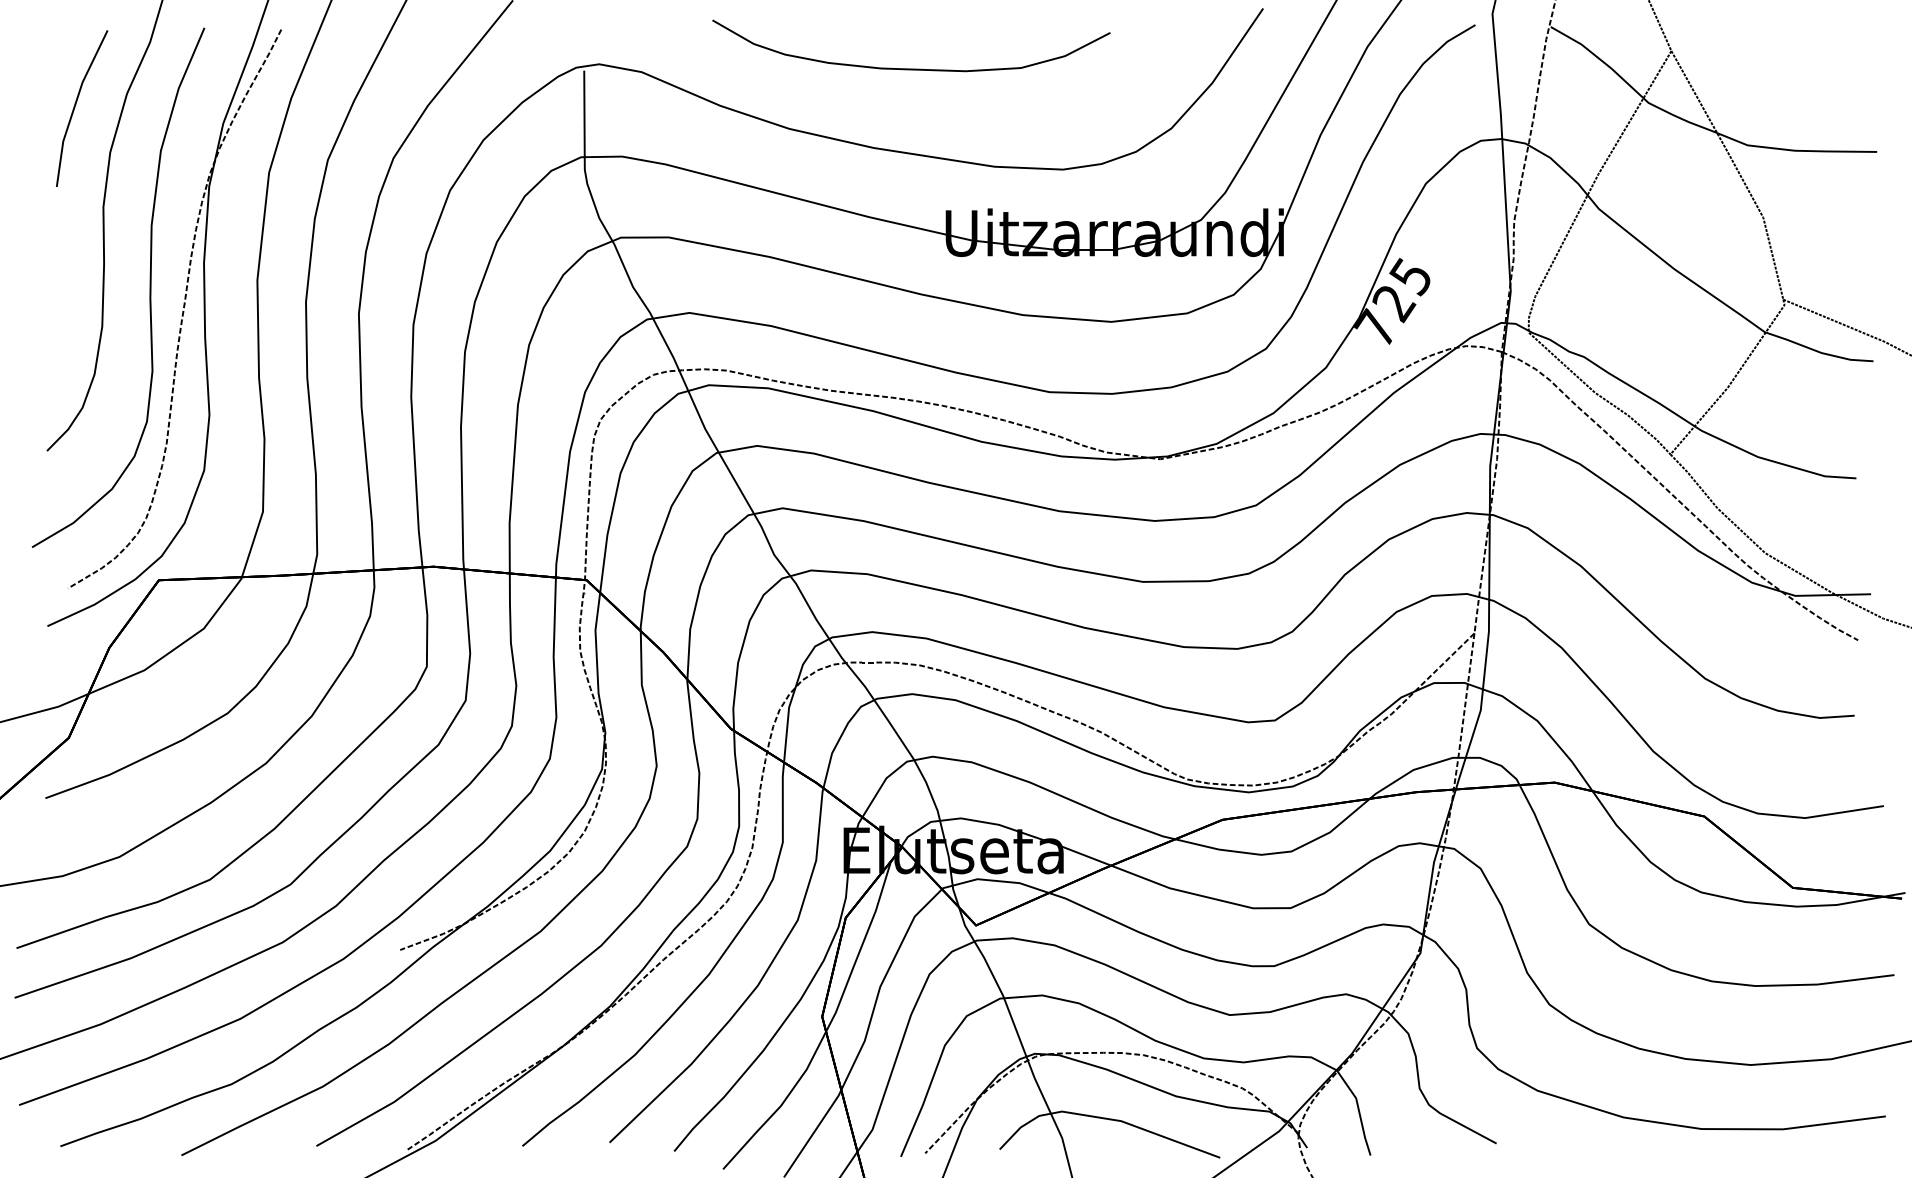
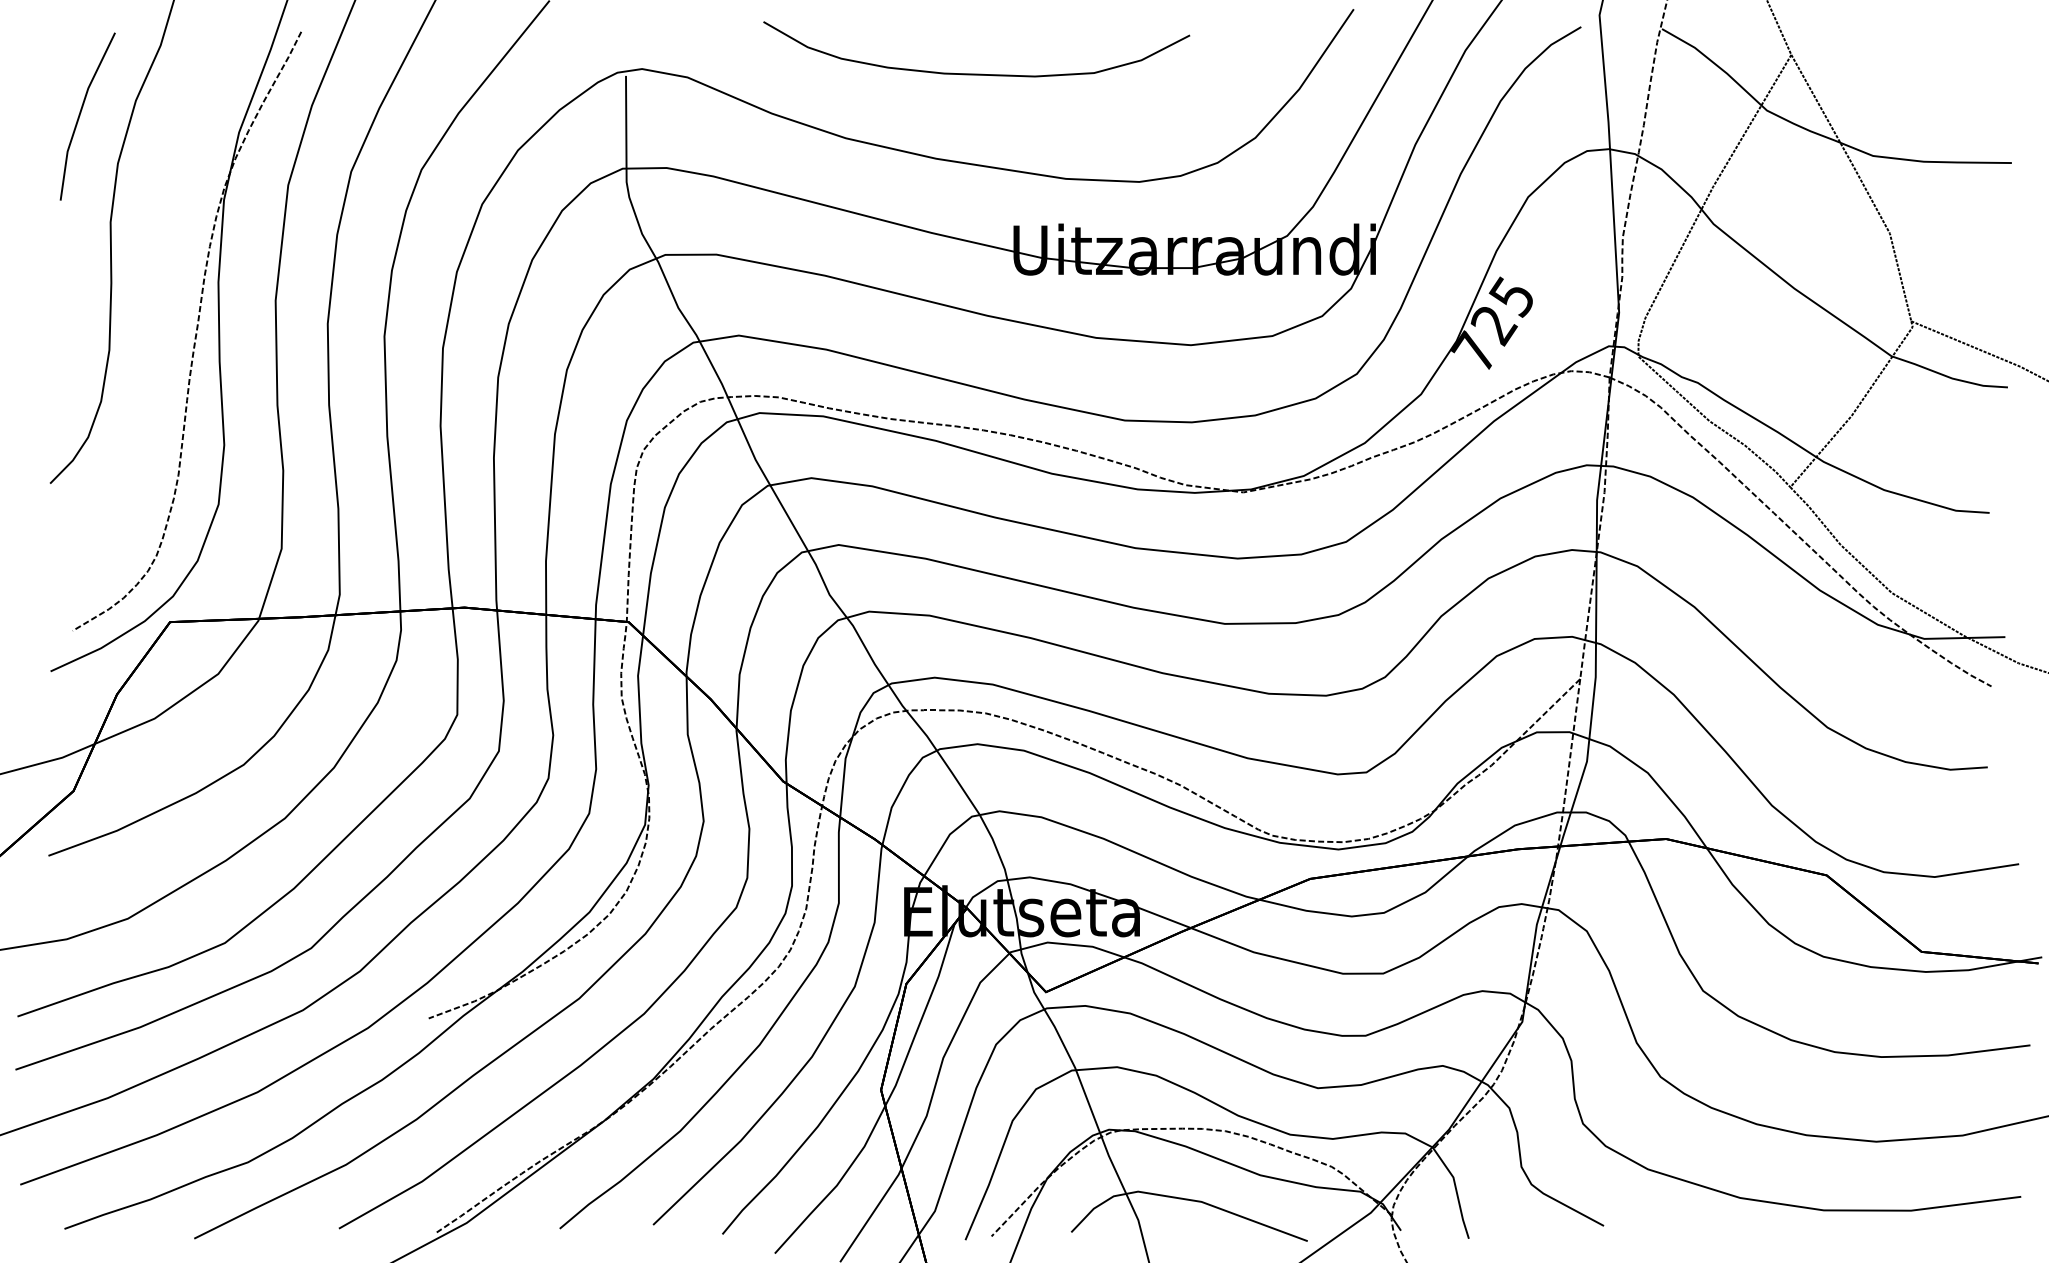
part: (149, 287) -> (160, 308), removed

